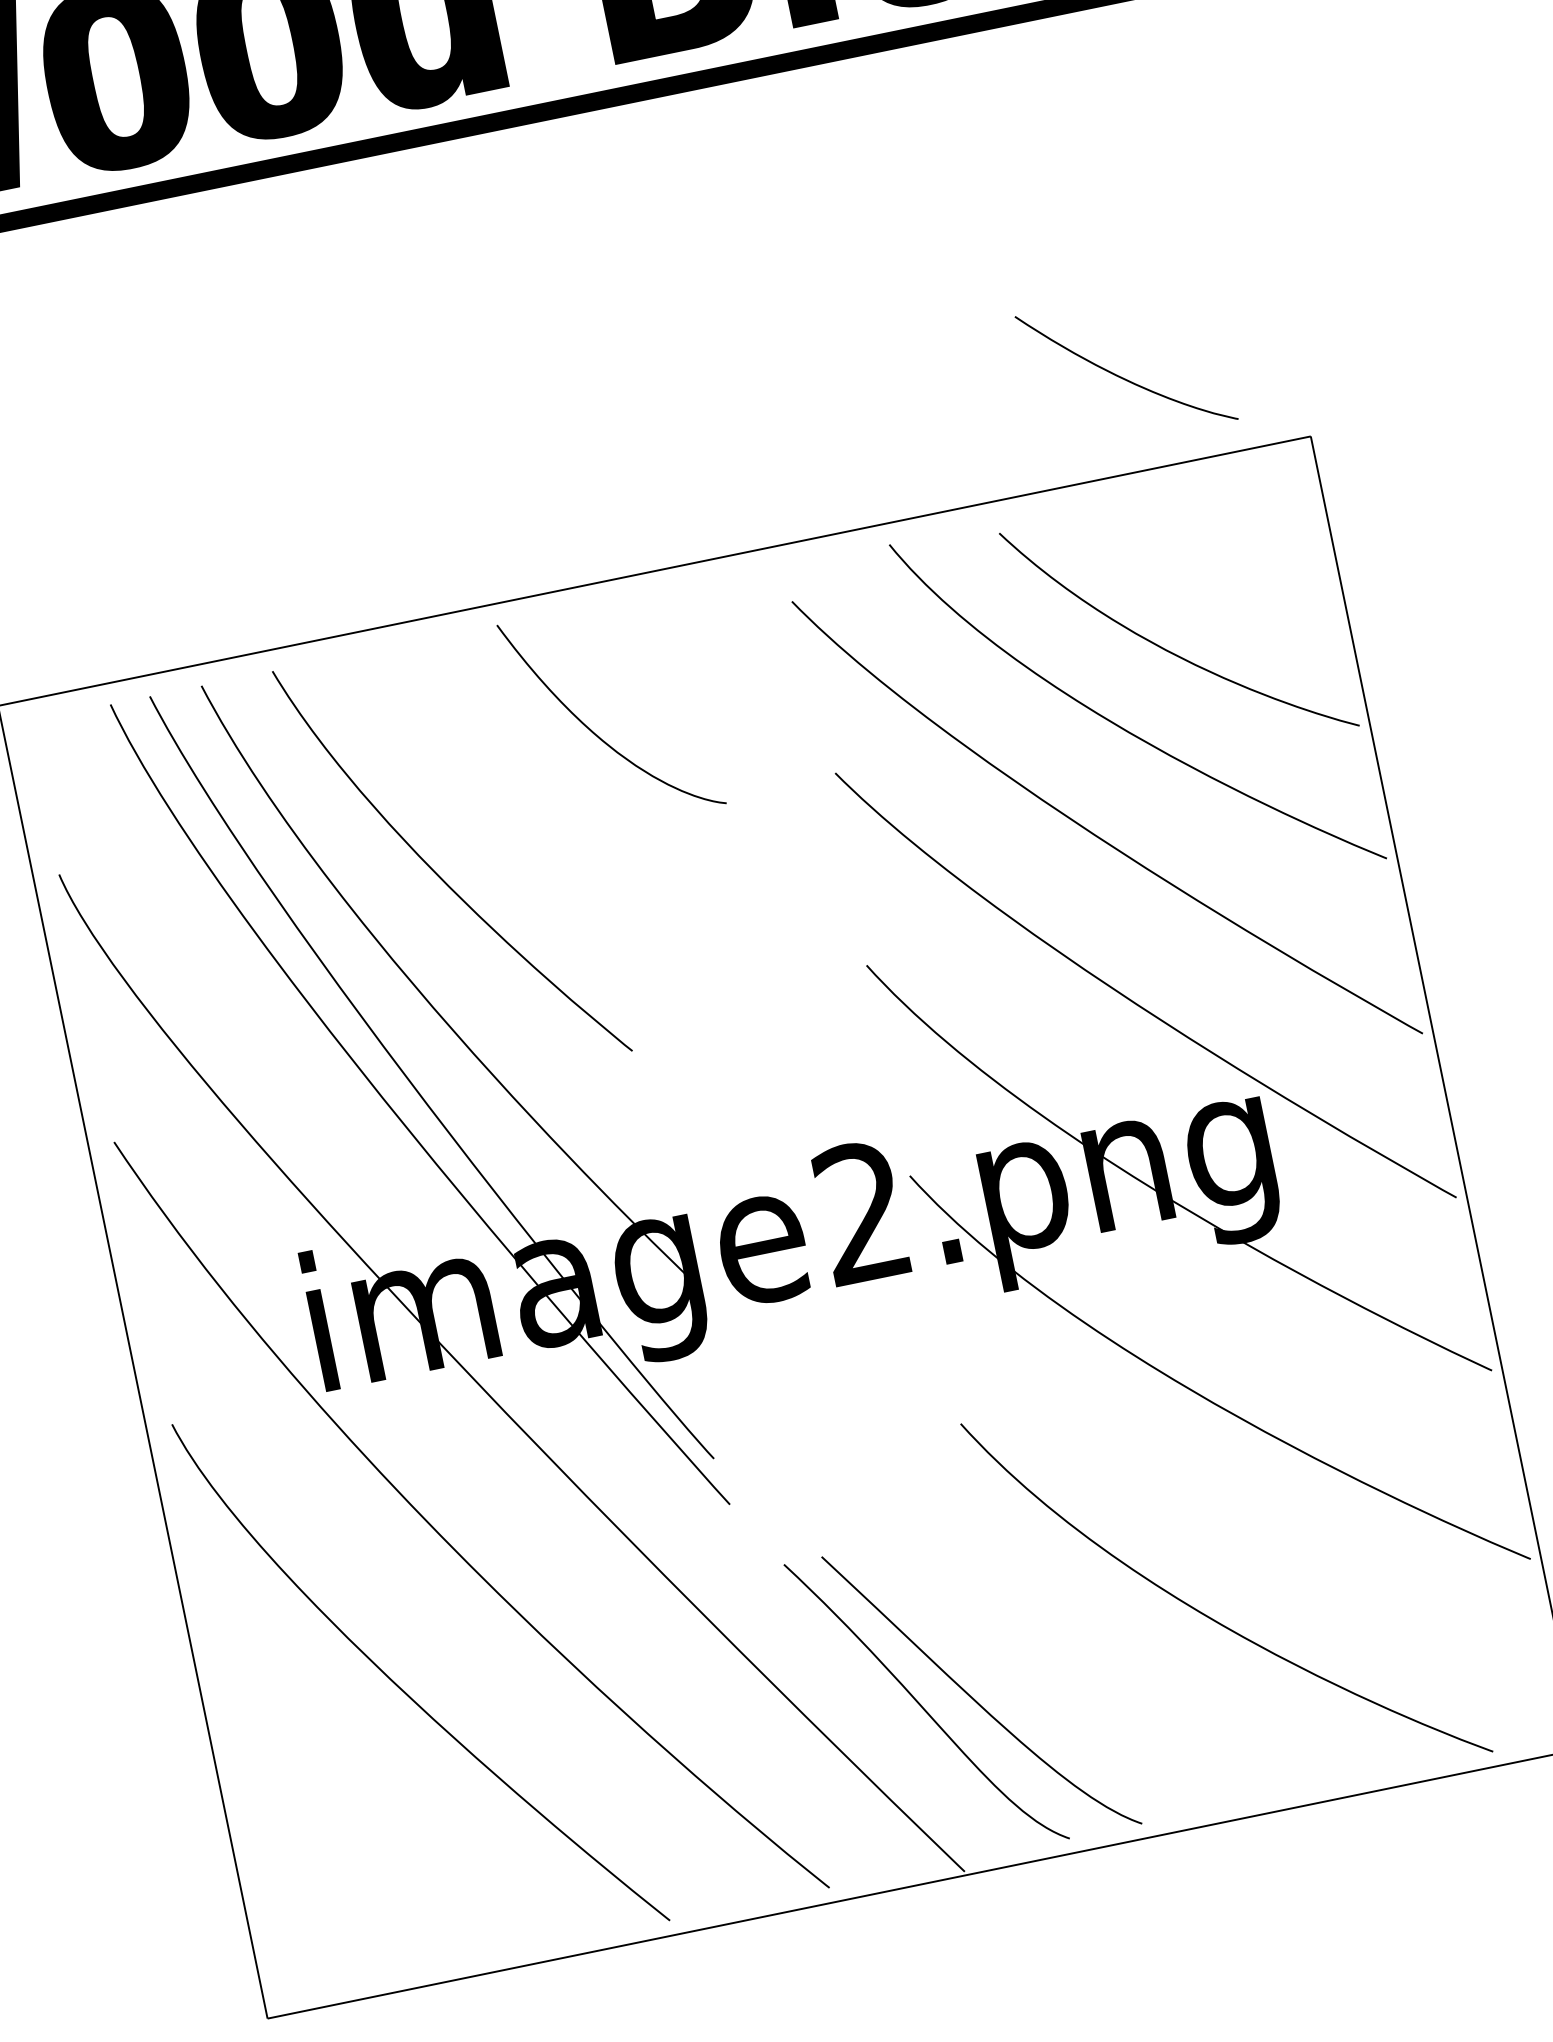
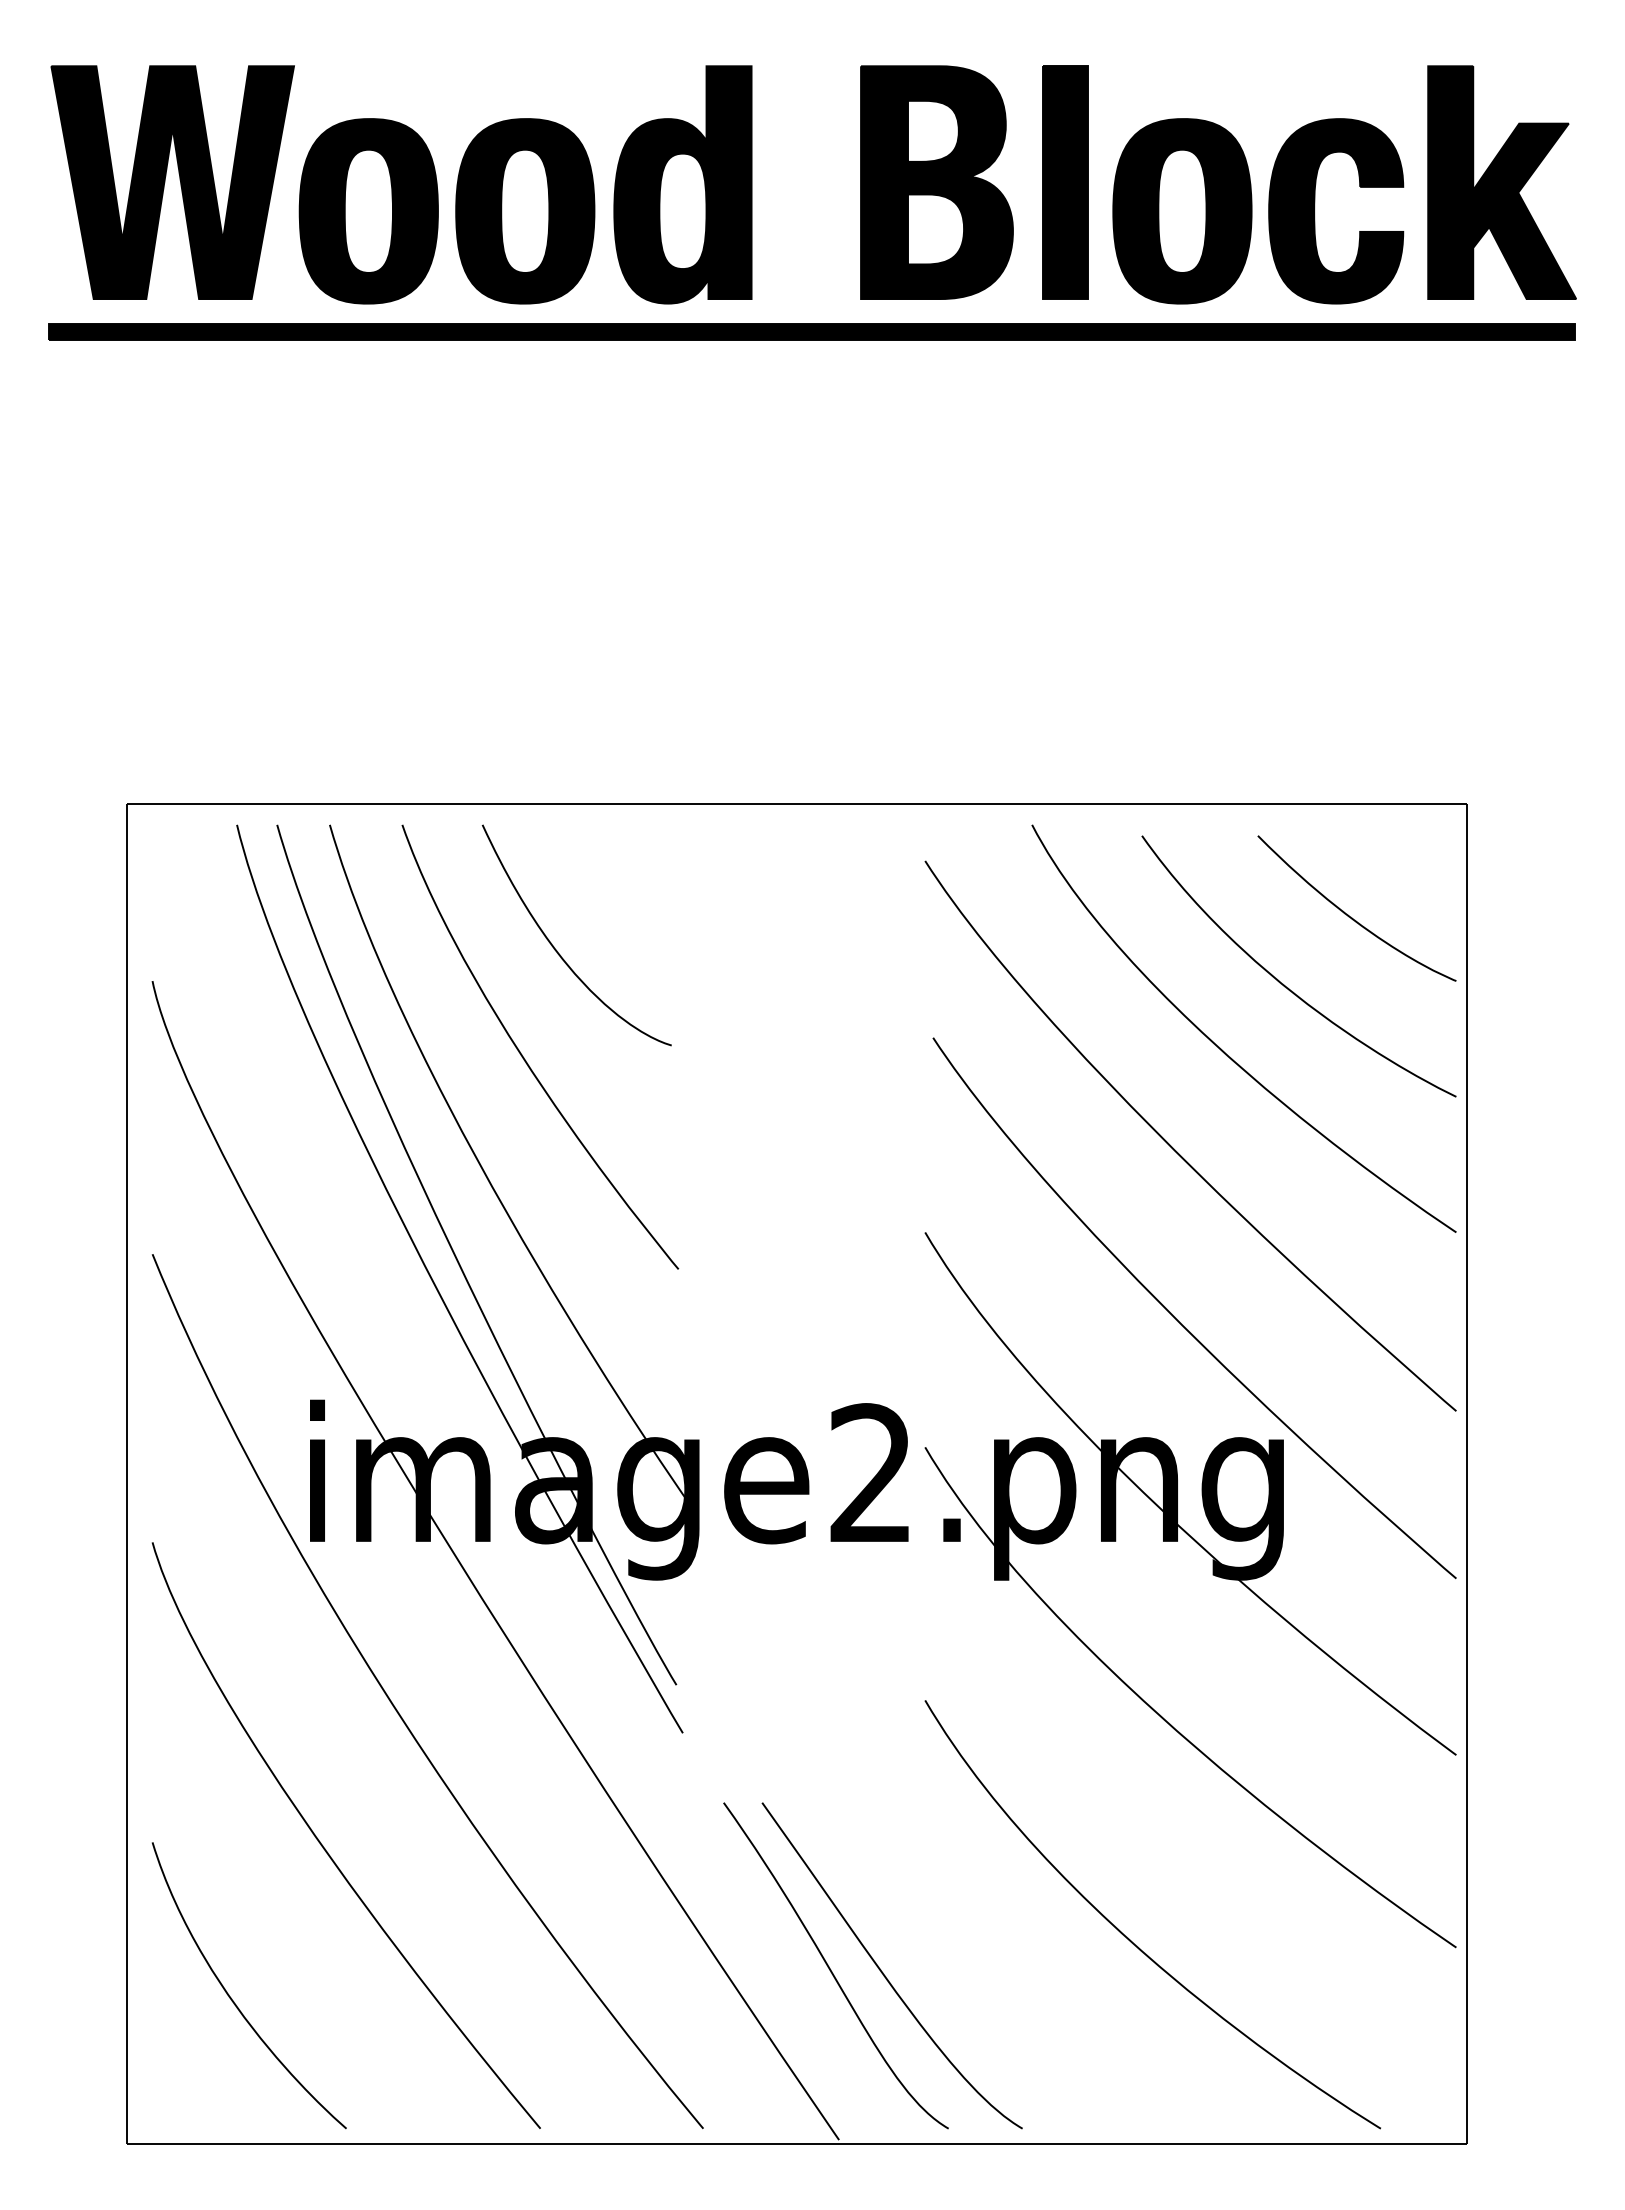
curve: (1124, 377) -> (1352, 917), moved
curve: (595, 733) -> (557, 950), moved
curve: (340, 1854) -> (231, 1997), added

